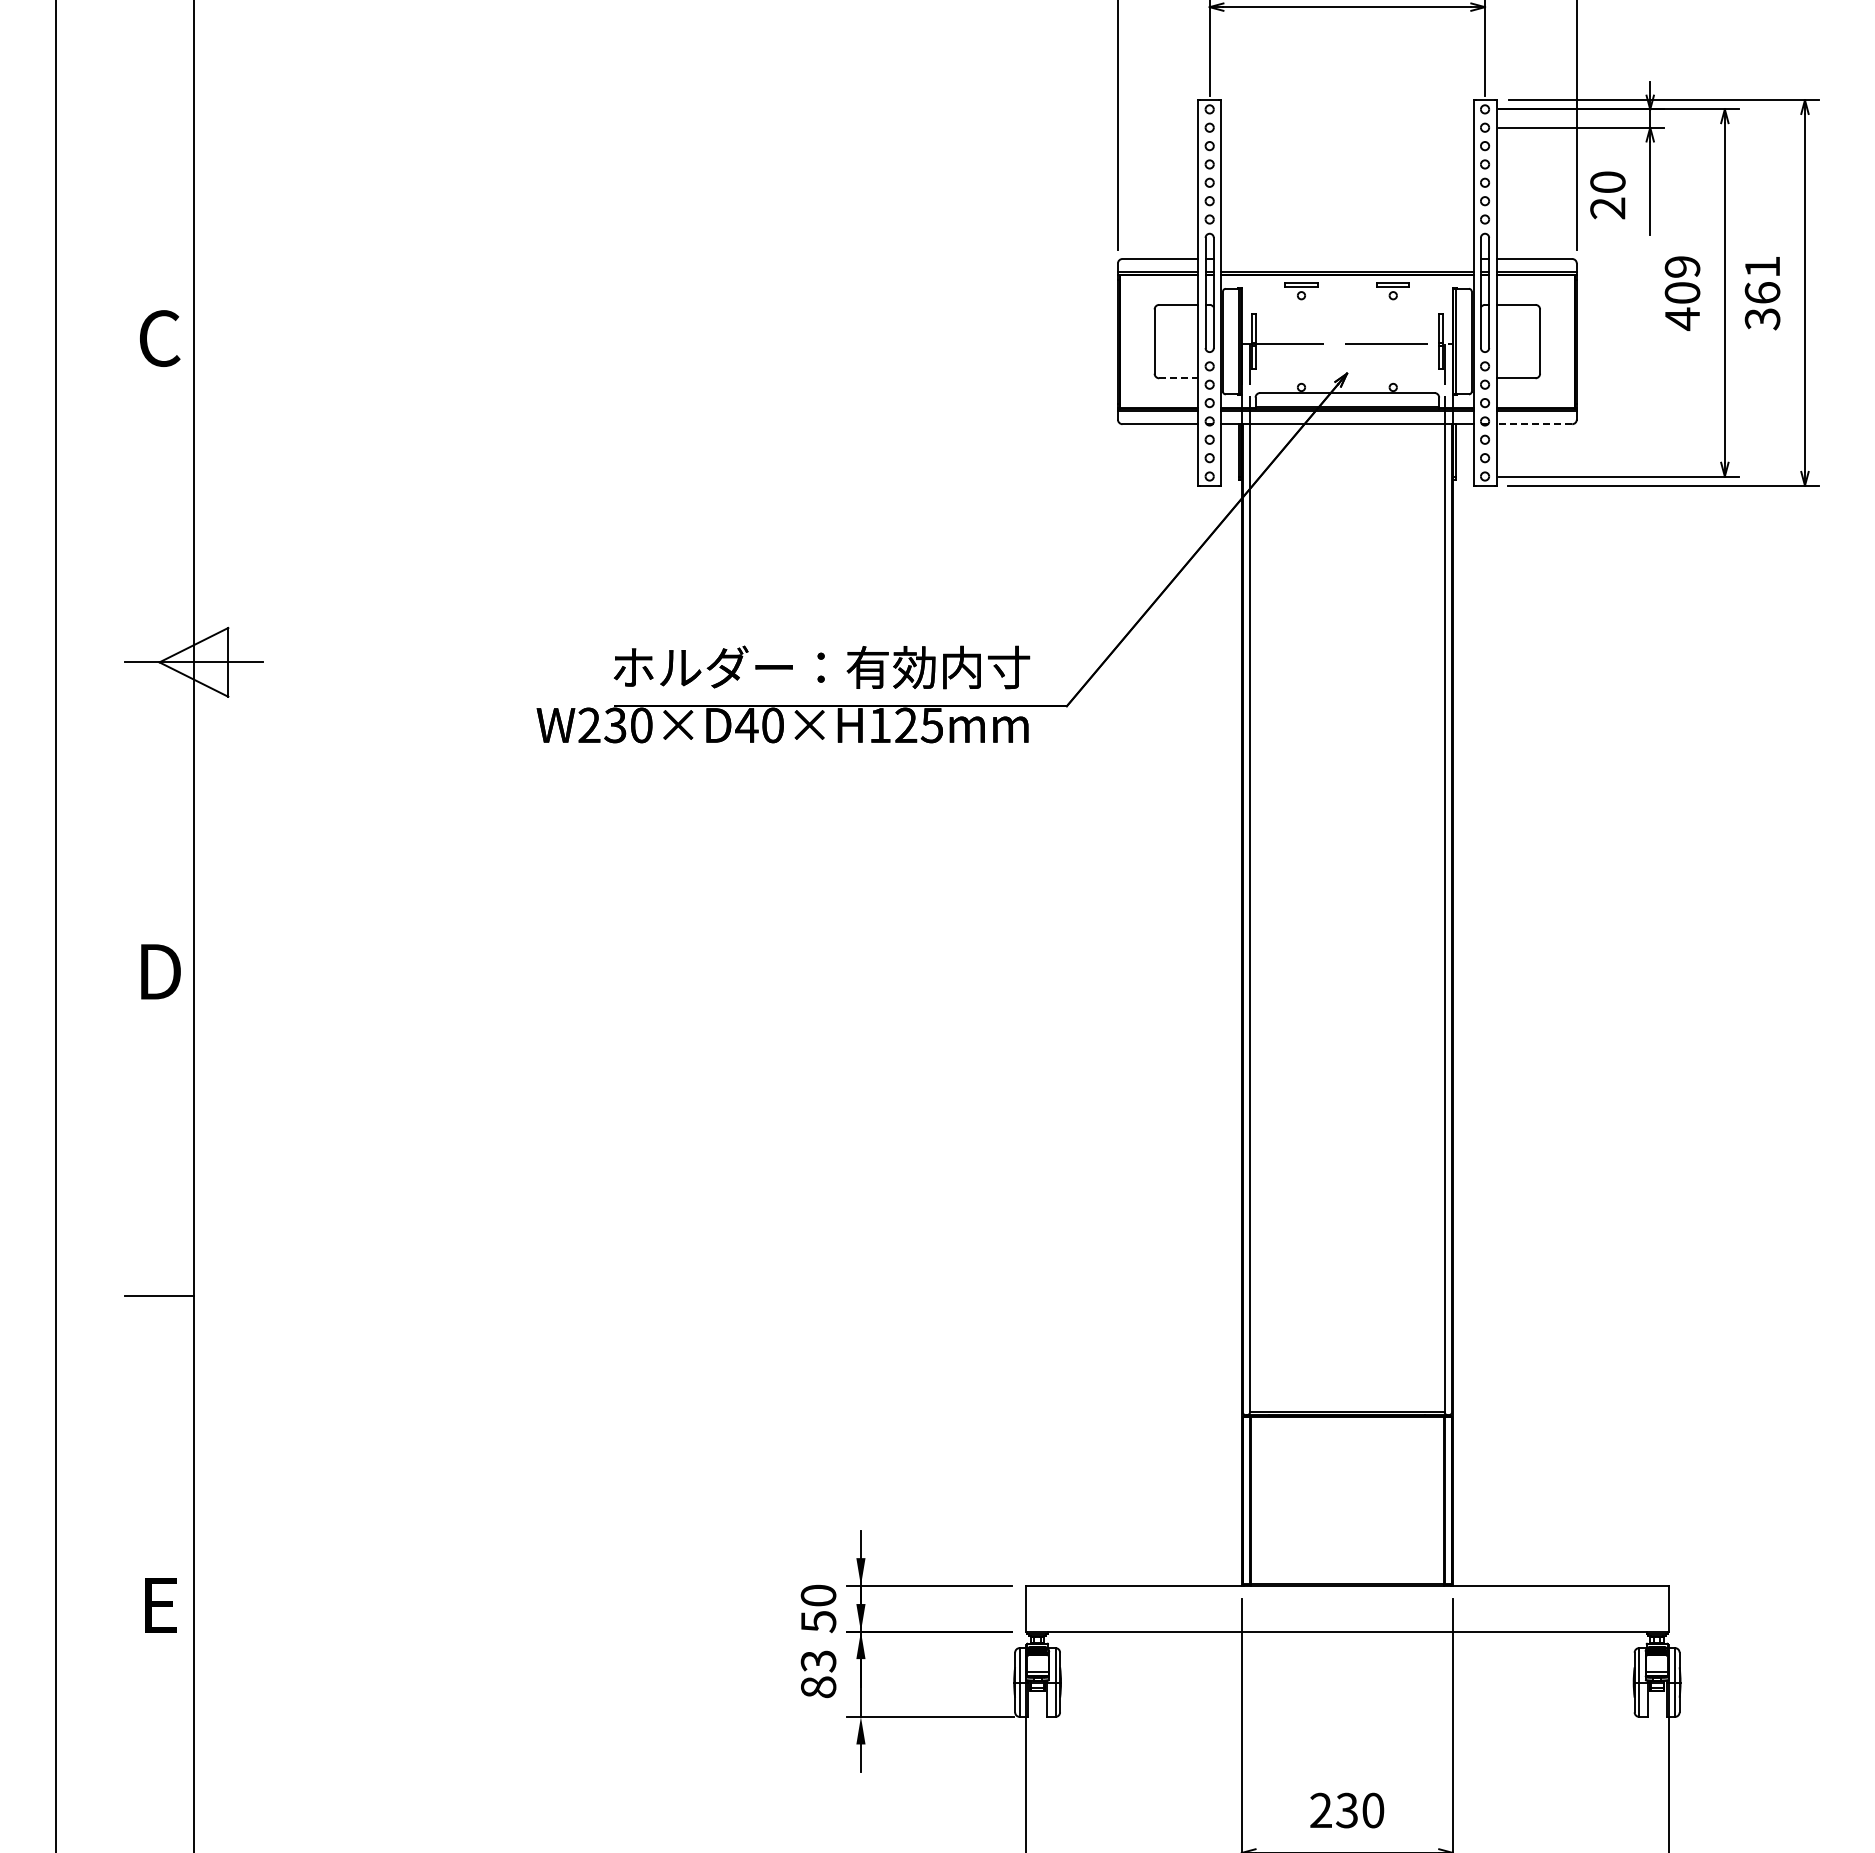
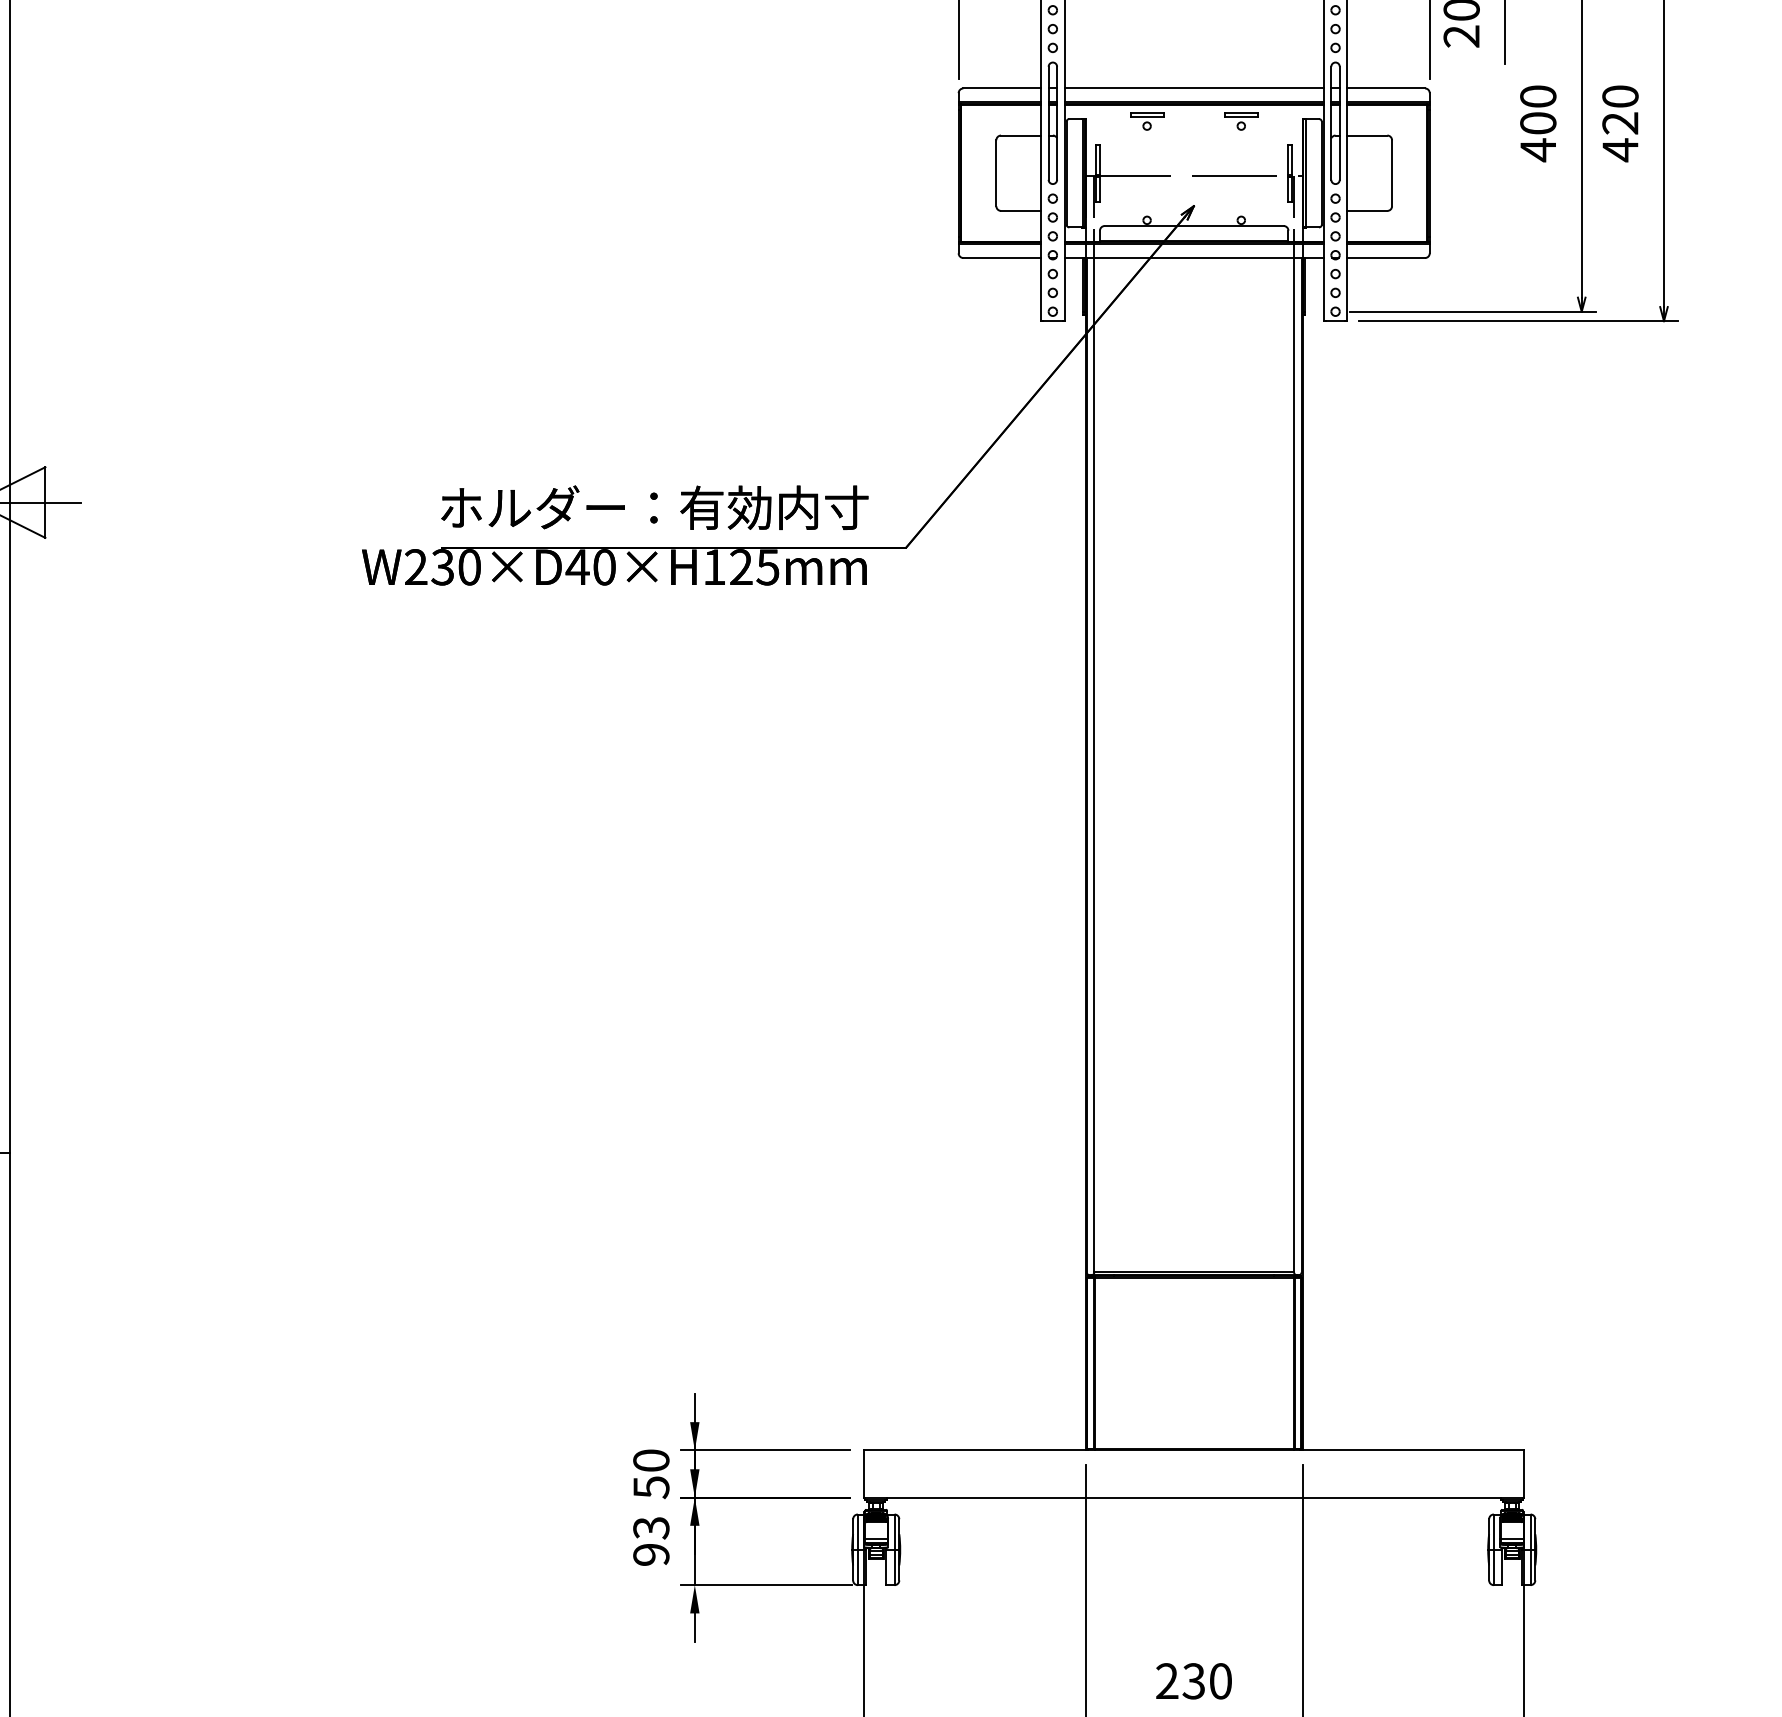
line: (1347, 259) -> (1194, 88), added
text: (1682, 266) -> (1538, 96), 409 -> 400
text: (1762, 293) -> (1620, 123), 361 -> 420
line: (1178, 378) -> (1020, 211), dashed -> solid
line: (1534, 424) -> (1386, 258), dashed -> solid
text: (818, 1687) -> (651, 1554), 83 -> 93

